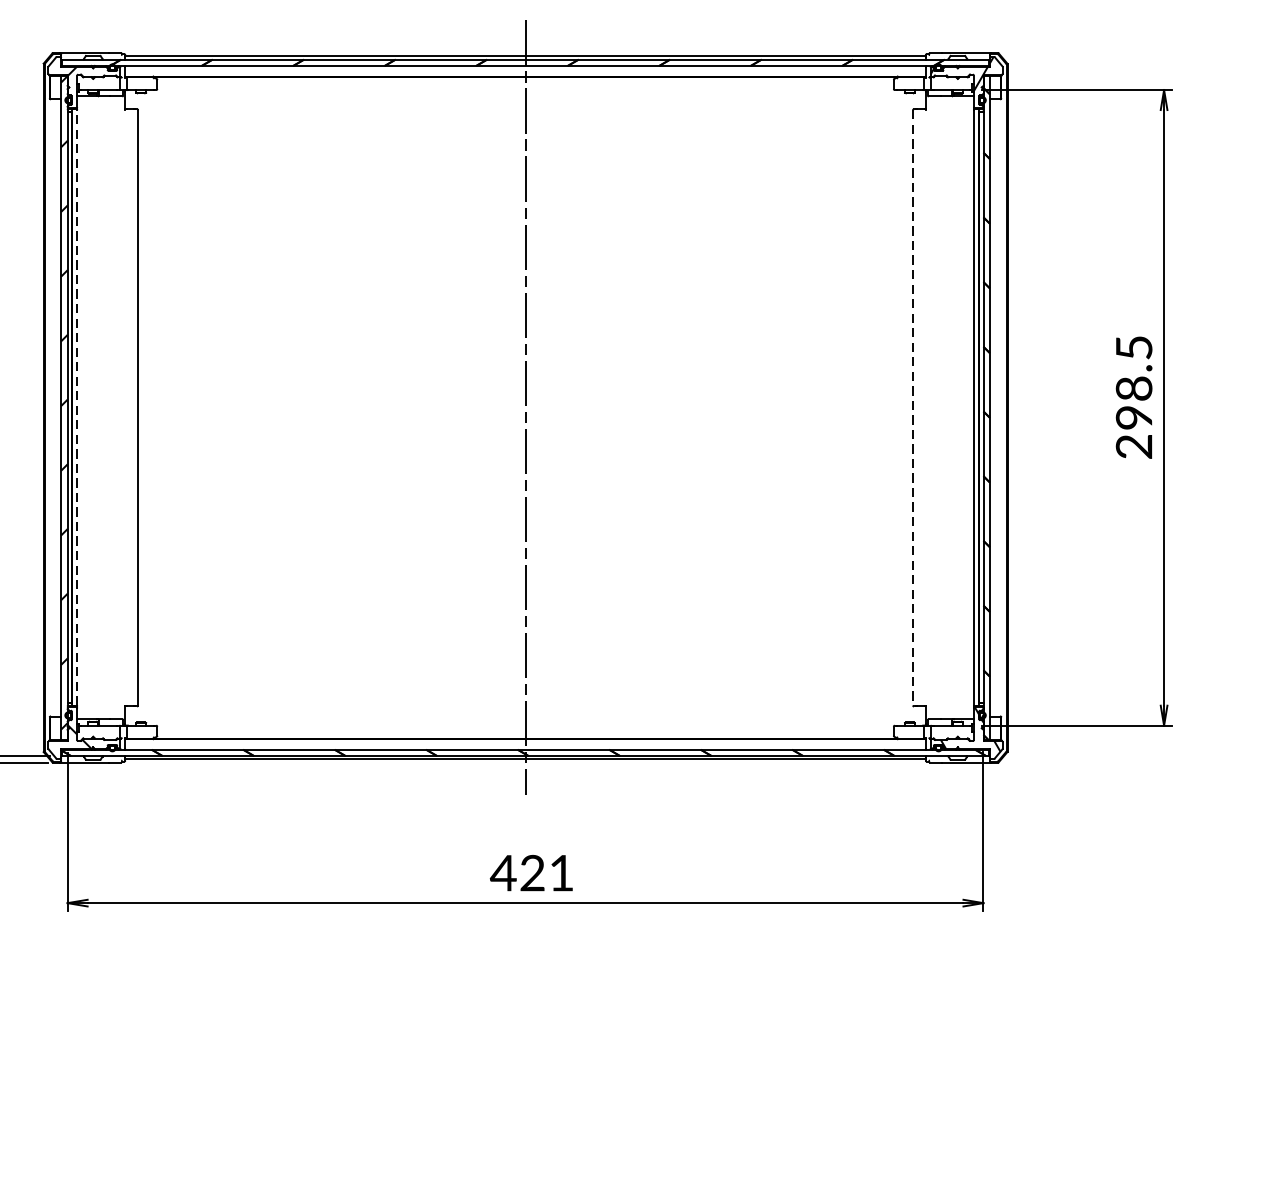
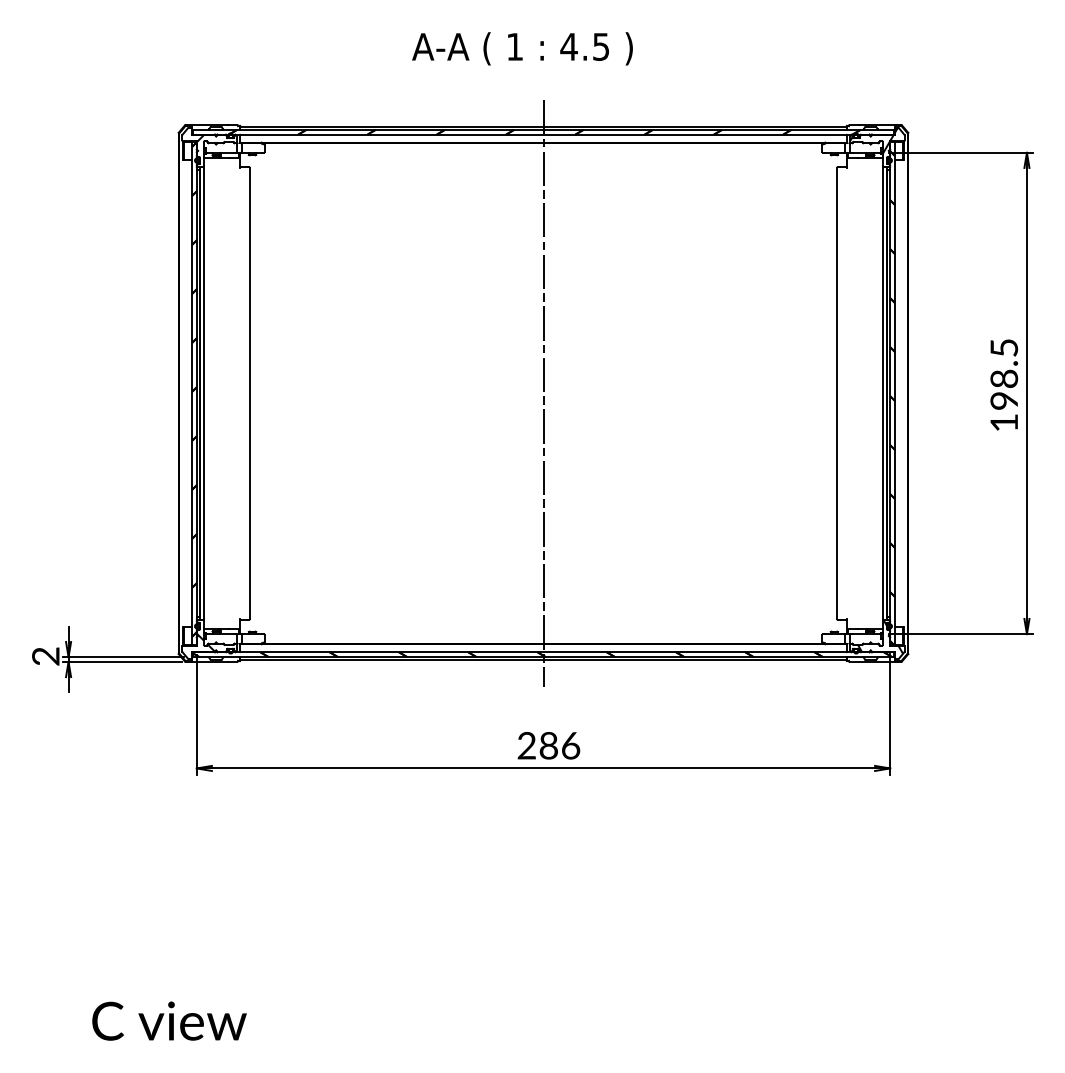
hatch: (63, 402) -> (193, 389), added
line: (77, 406) -> (204, 392), dashed -> solid
line: (912, 407) -> (836, 393), dashed -> solid
text: (1133, 447) -> (1003, 423), 298.5 -> 198.5
text: (532, 872) -> (548, 745), 421 -> 286

